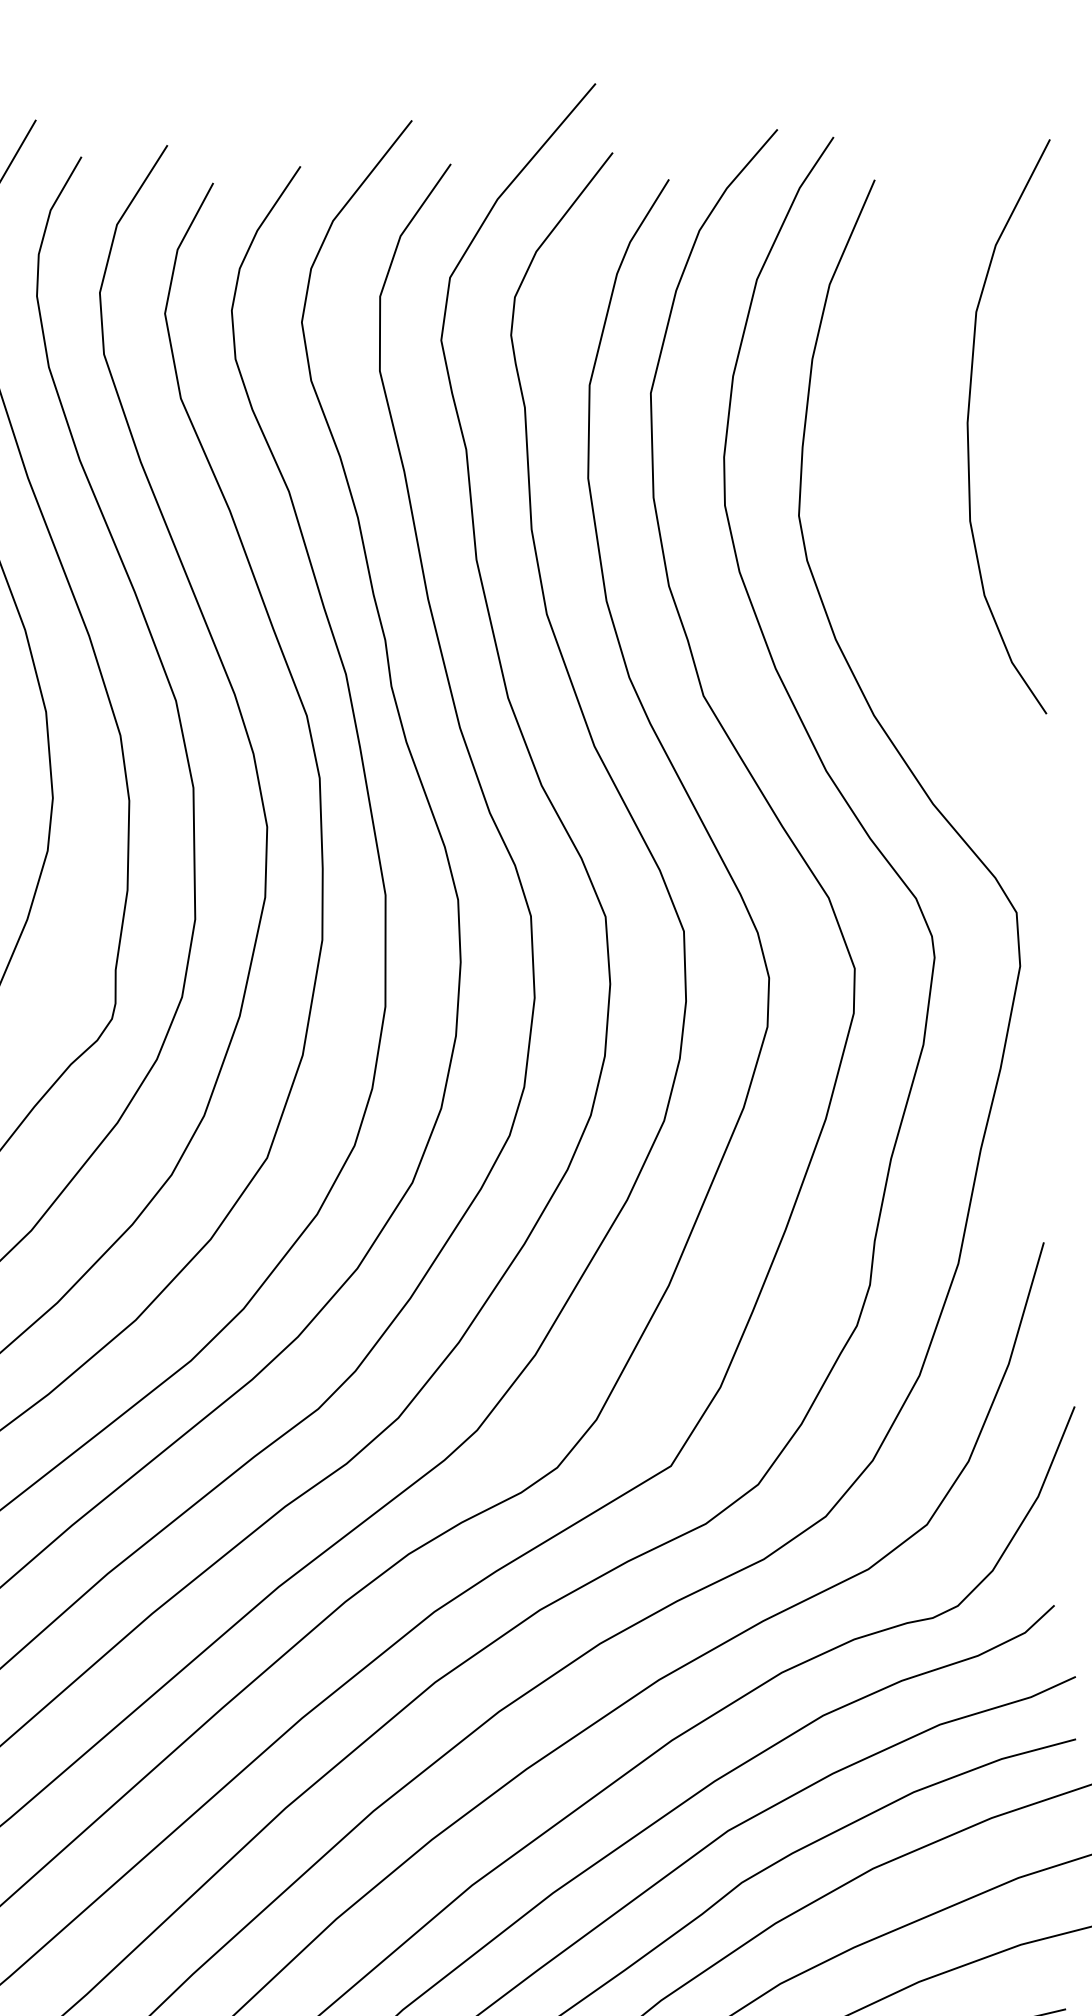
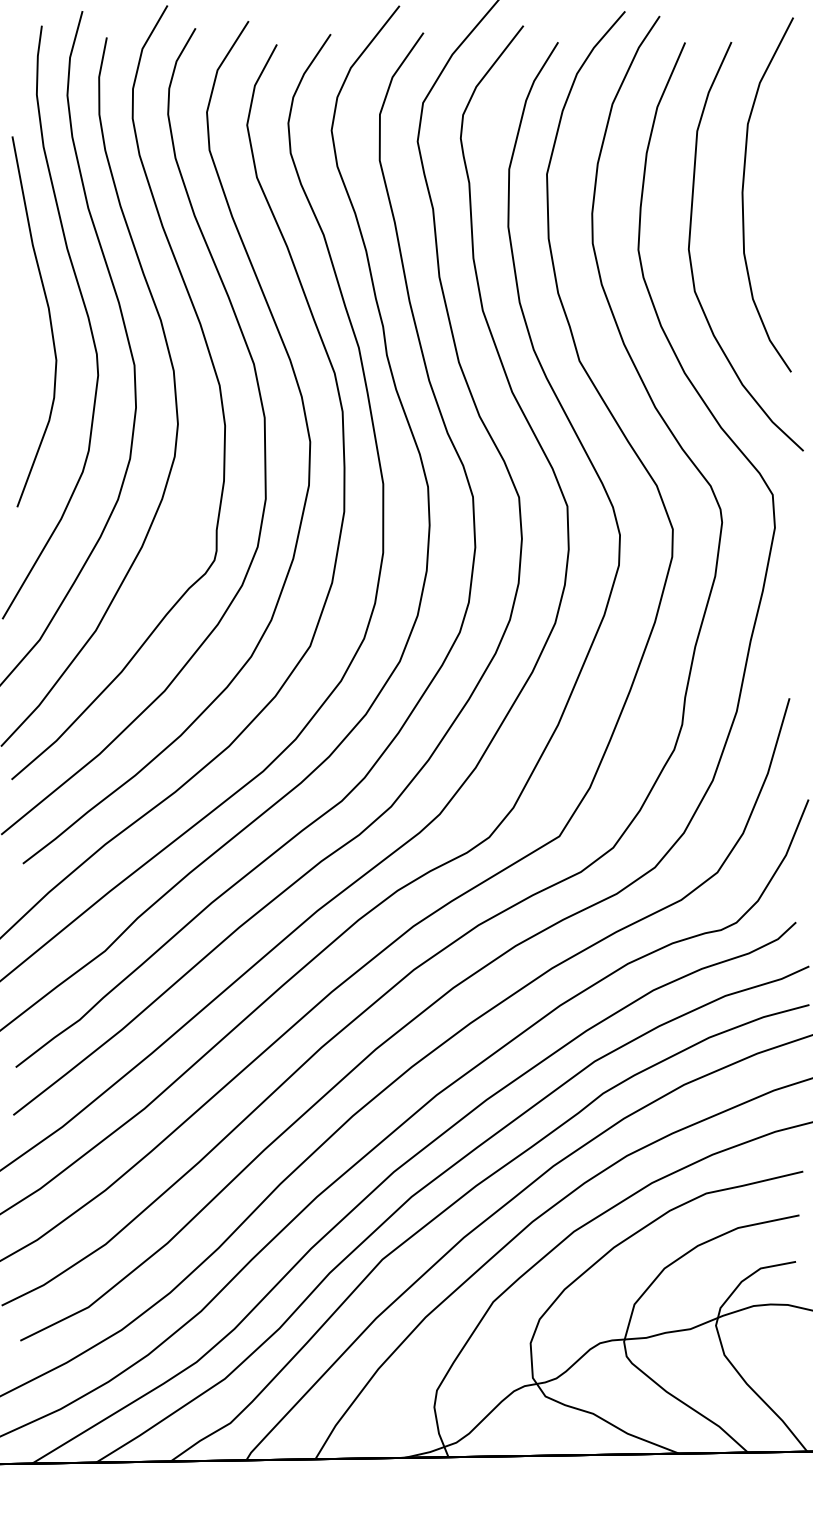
curve: (883, 507) -> (690, 244), added

